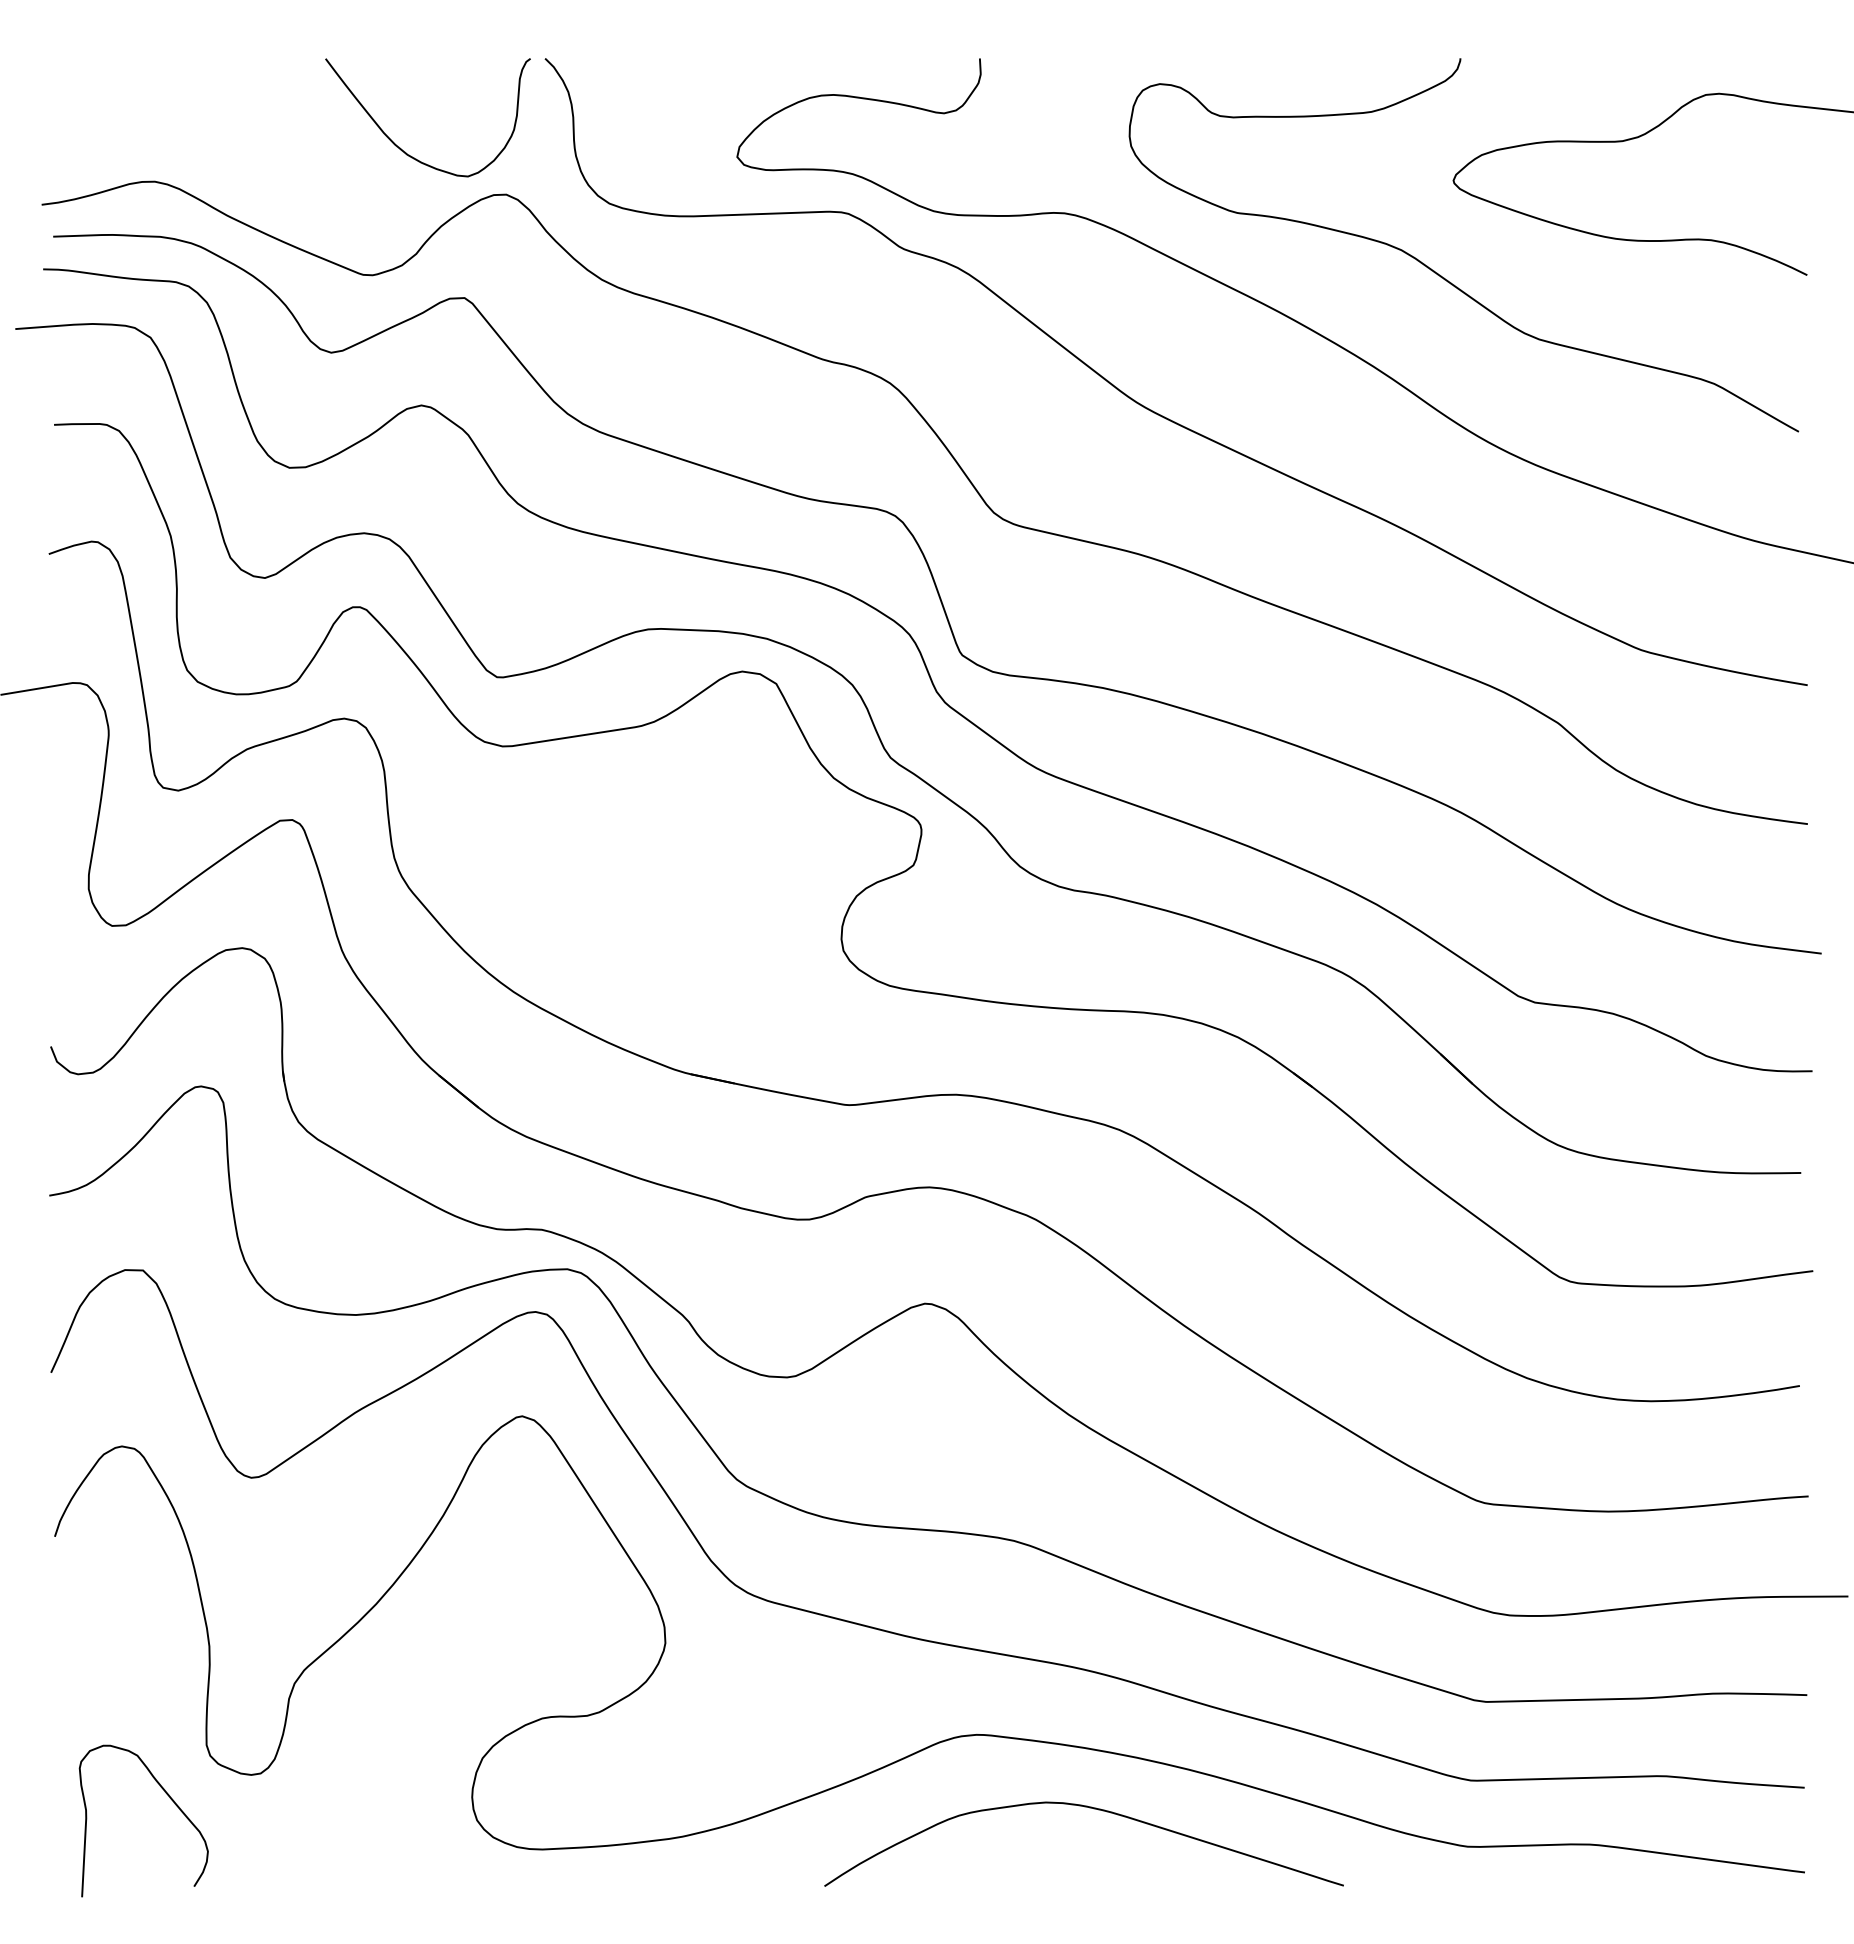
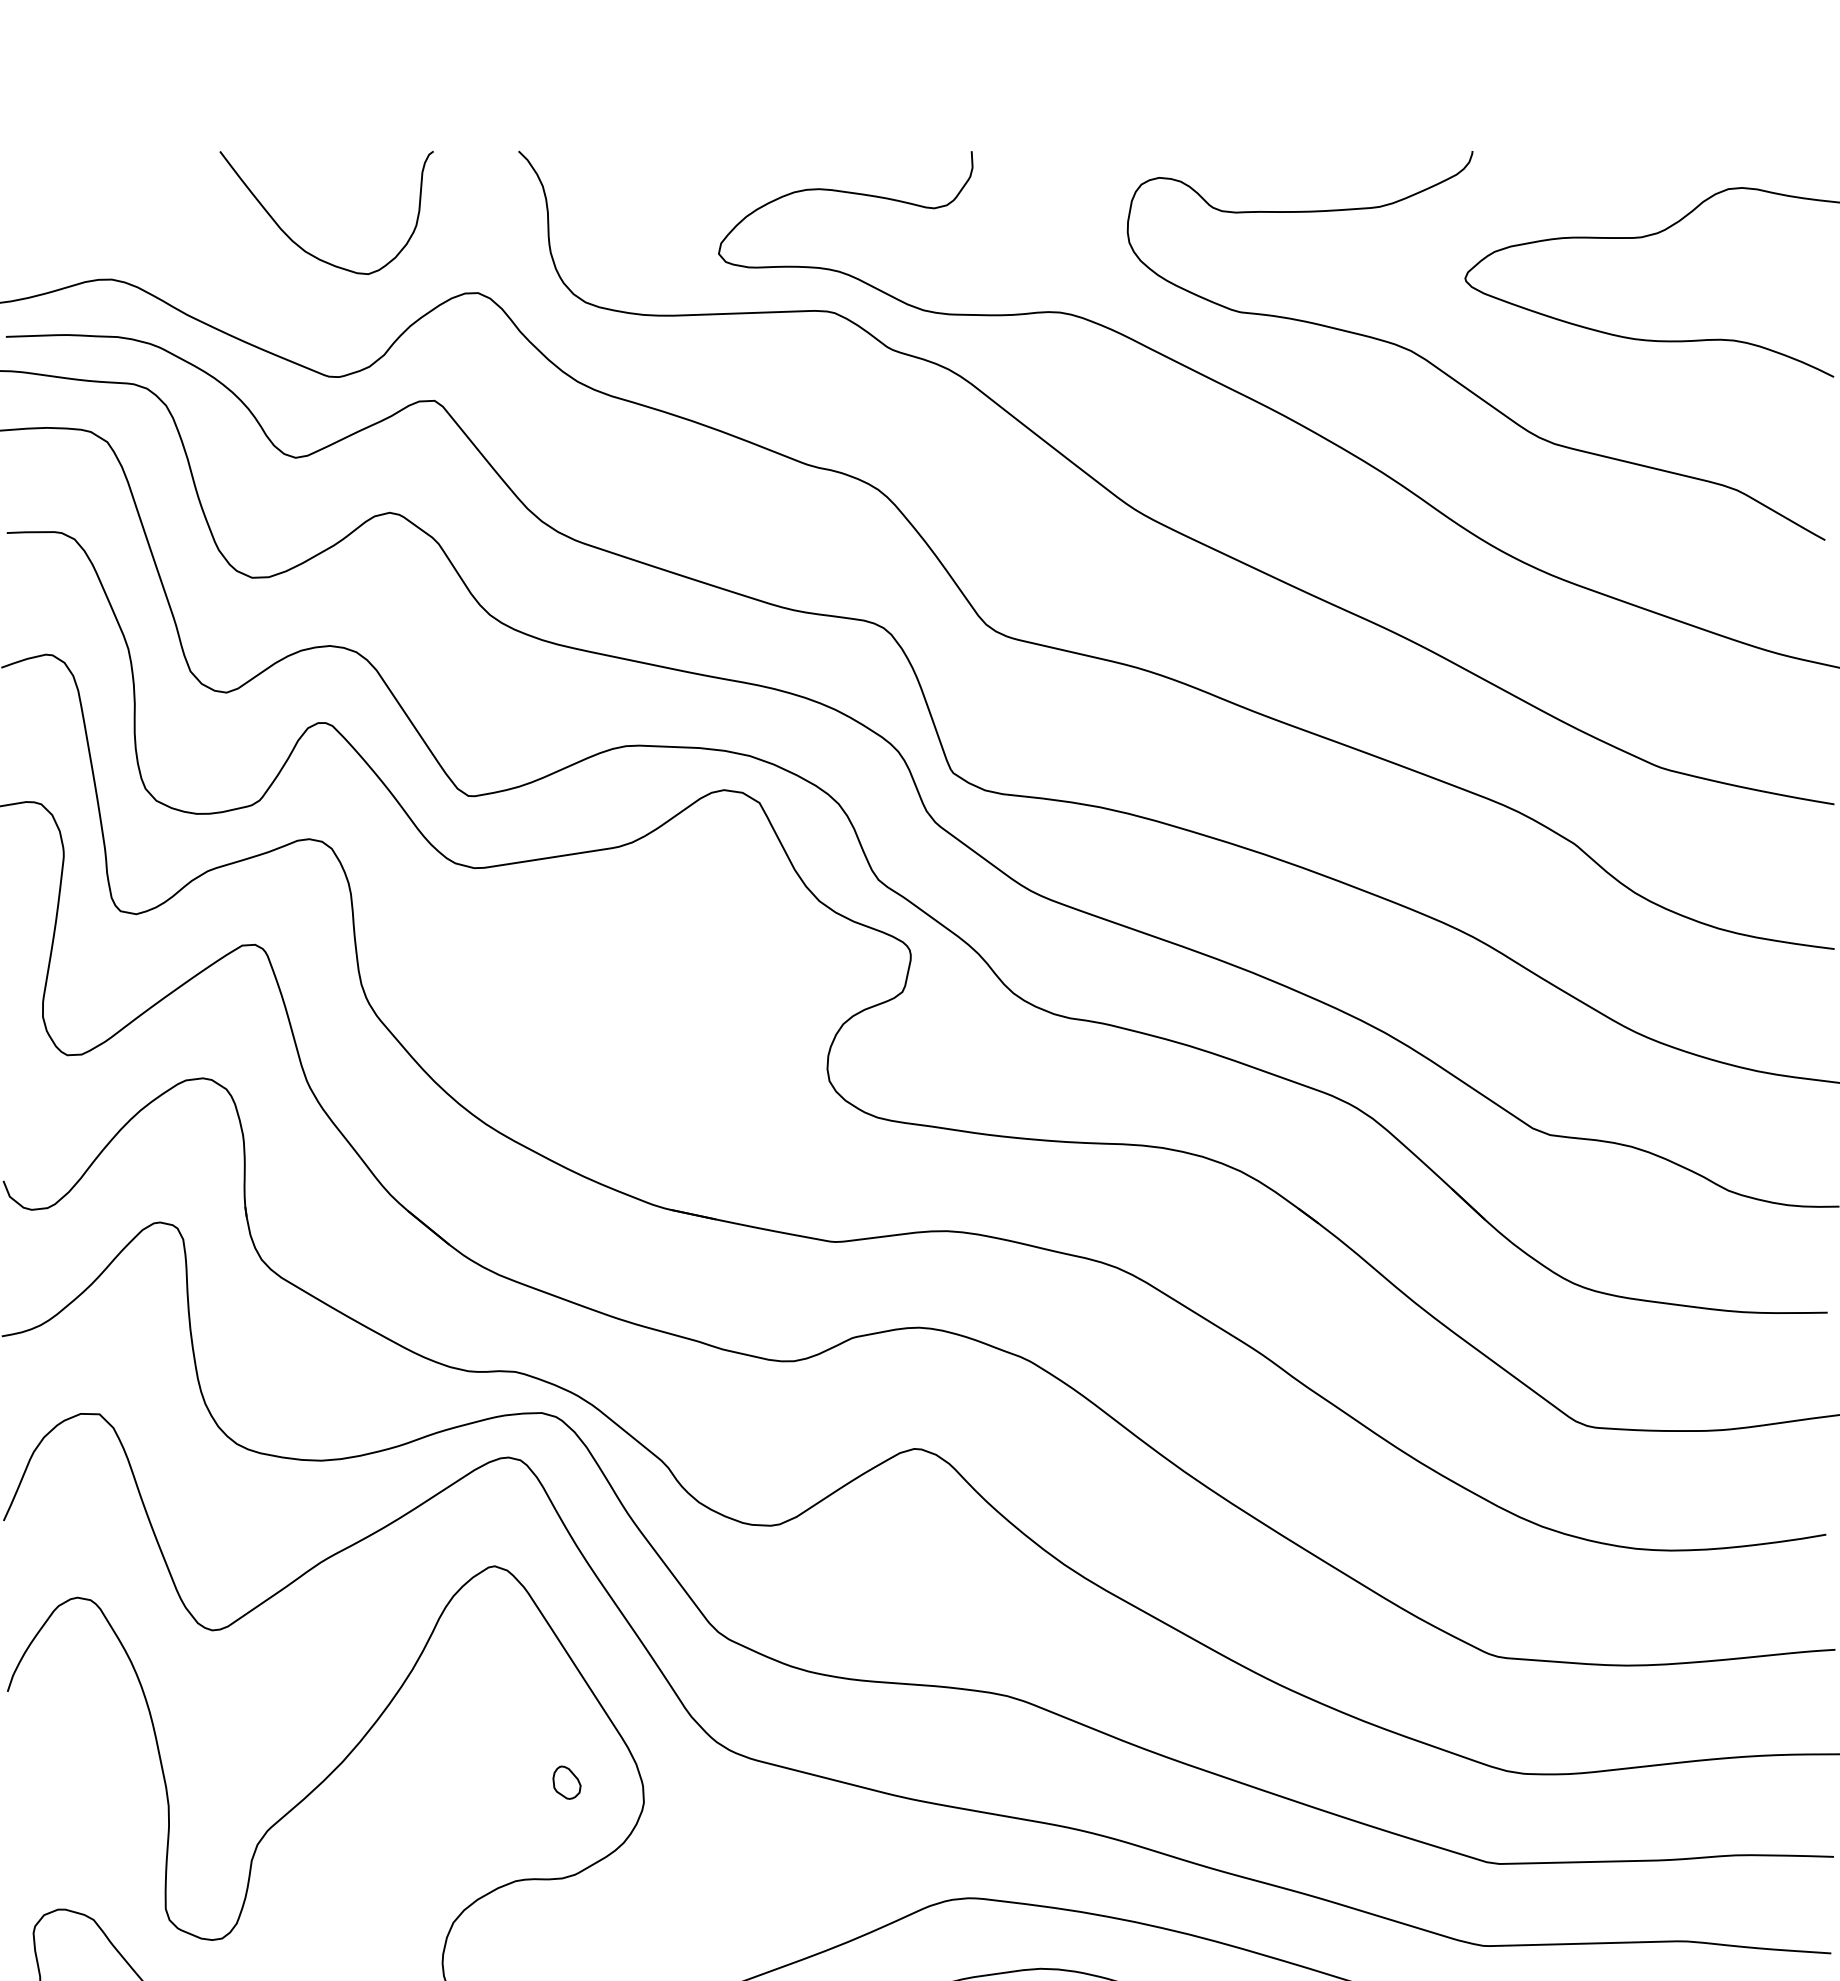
curve: (400, 147) -> (298, 243), moved
part: (591, 1623) -> (566, 1782), added

